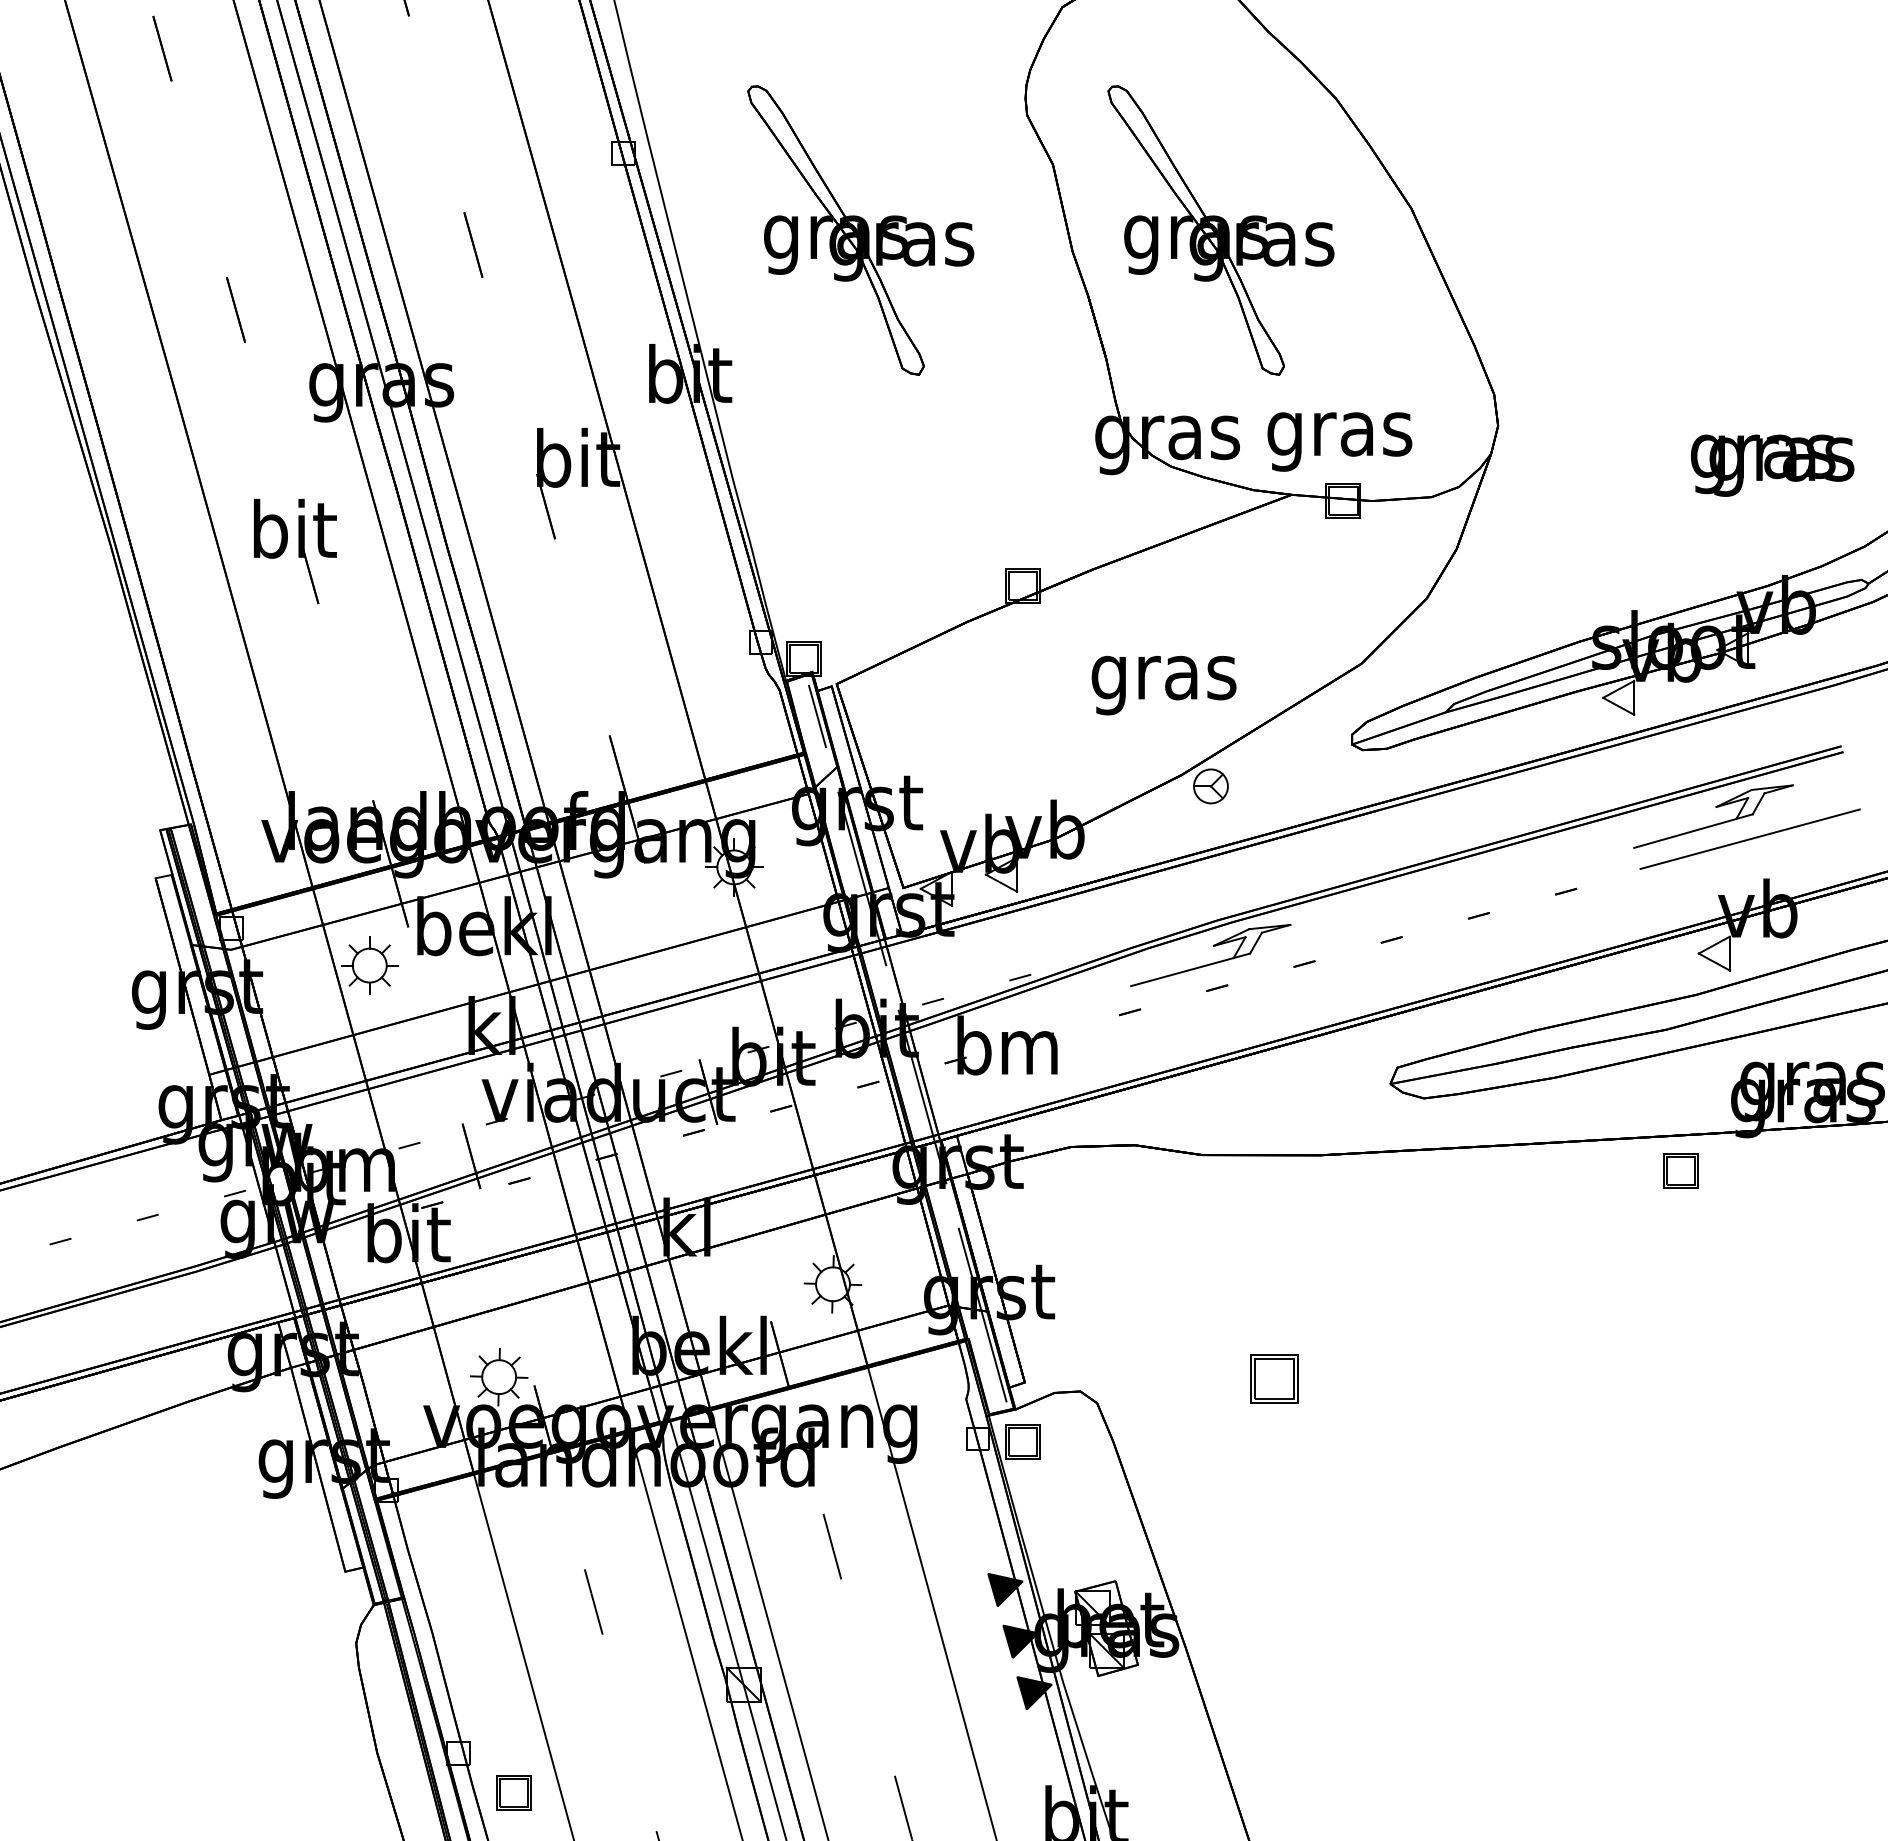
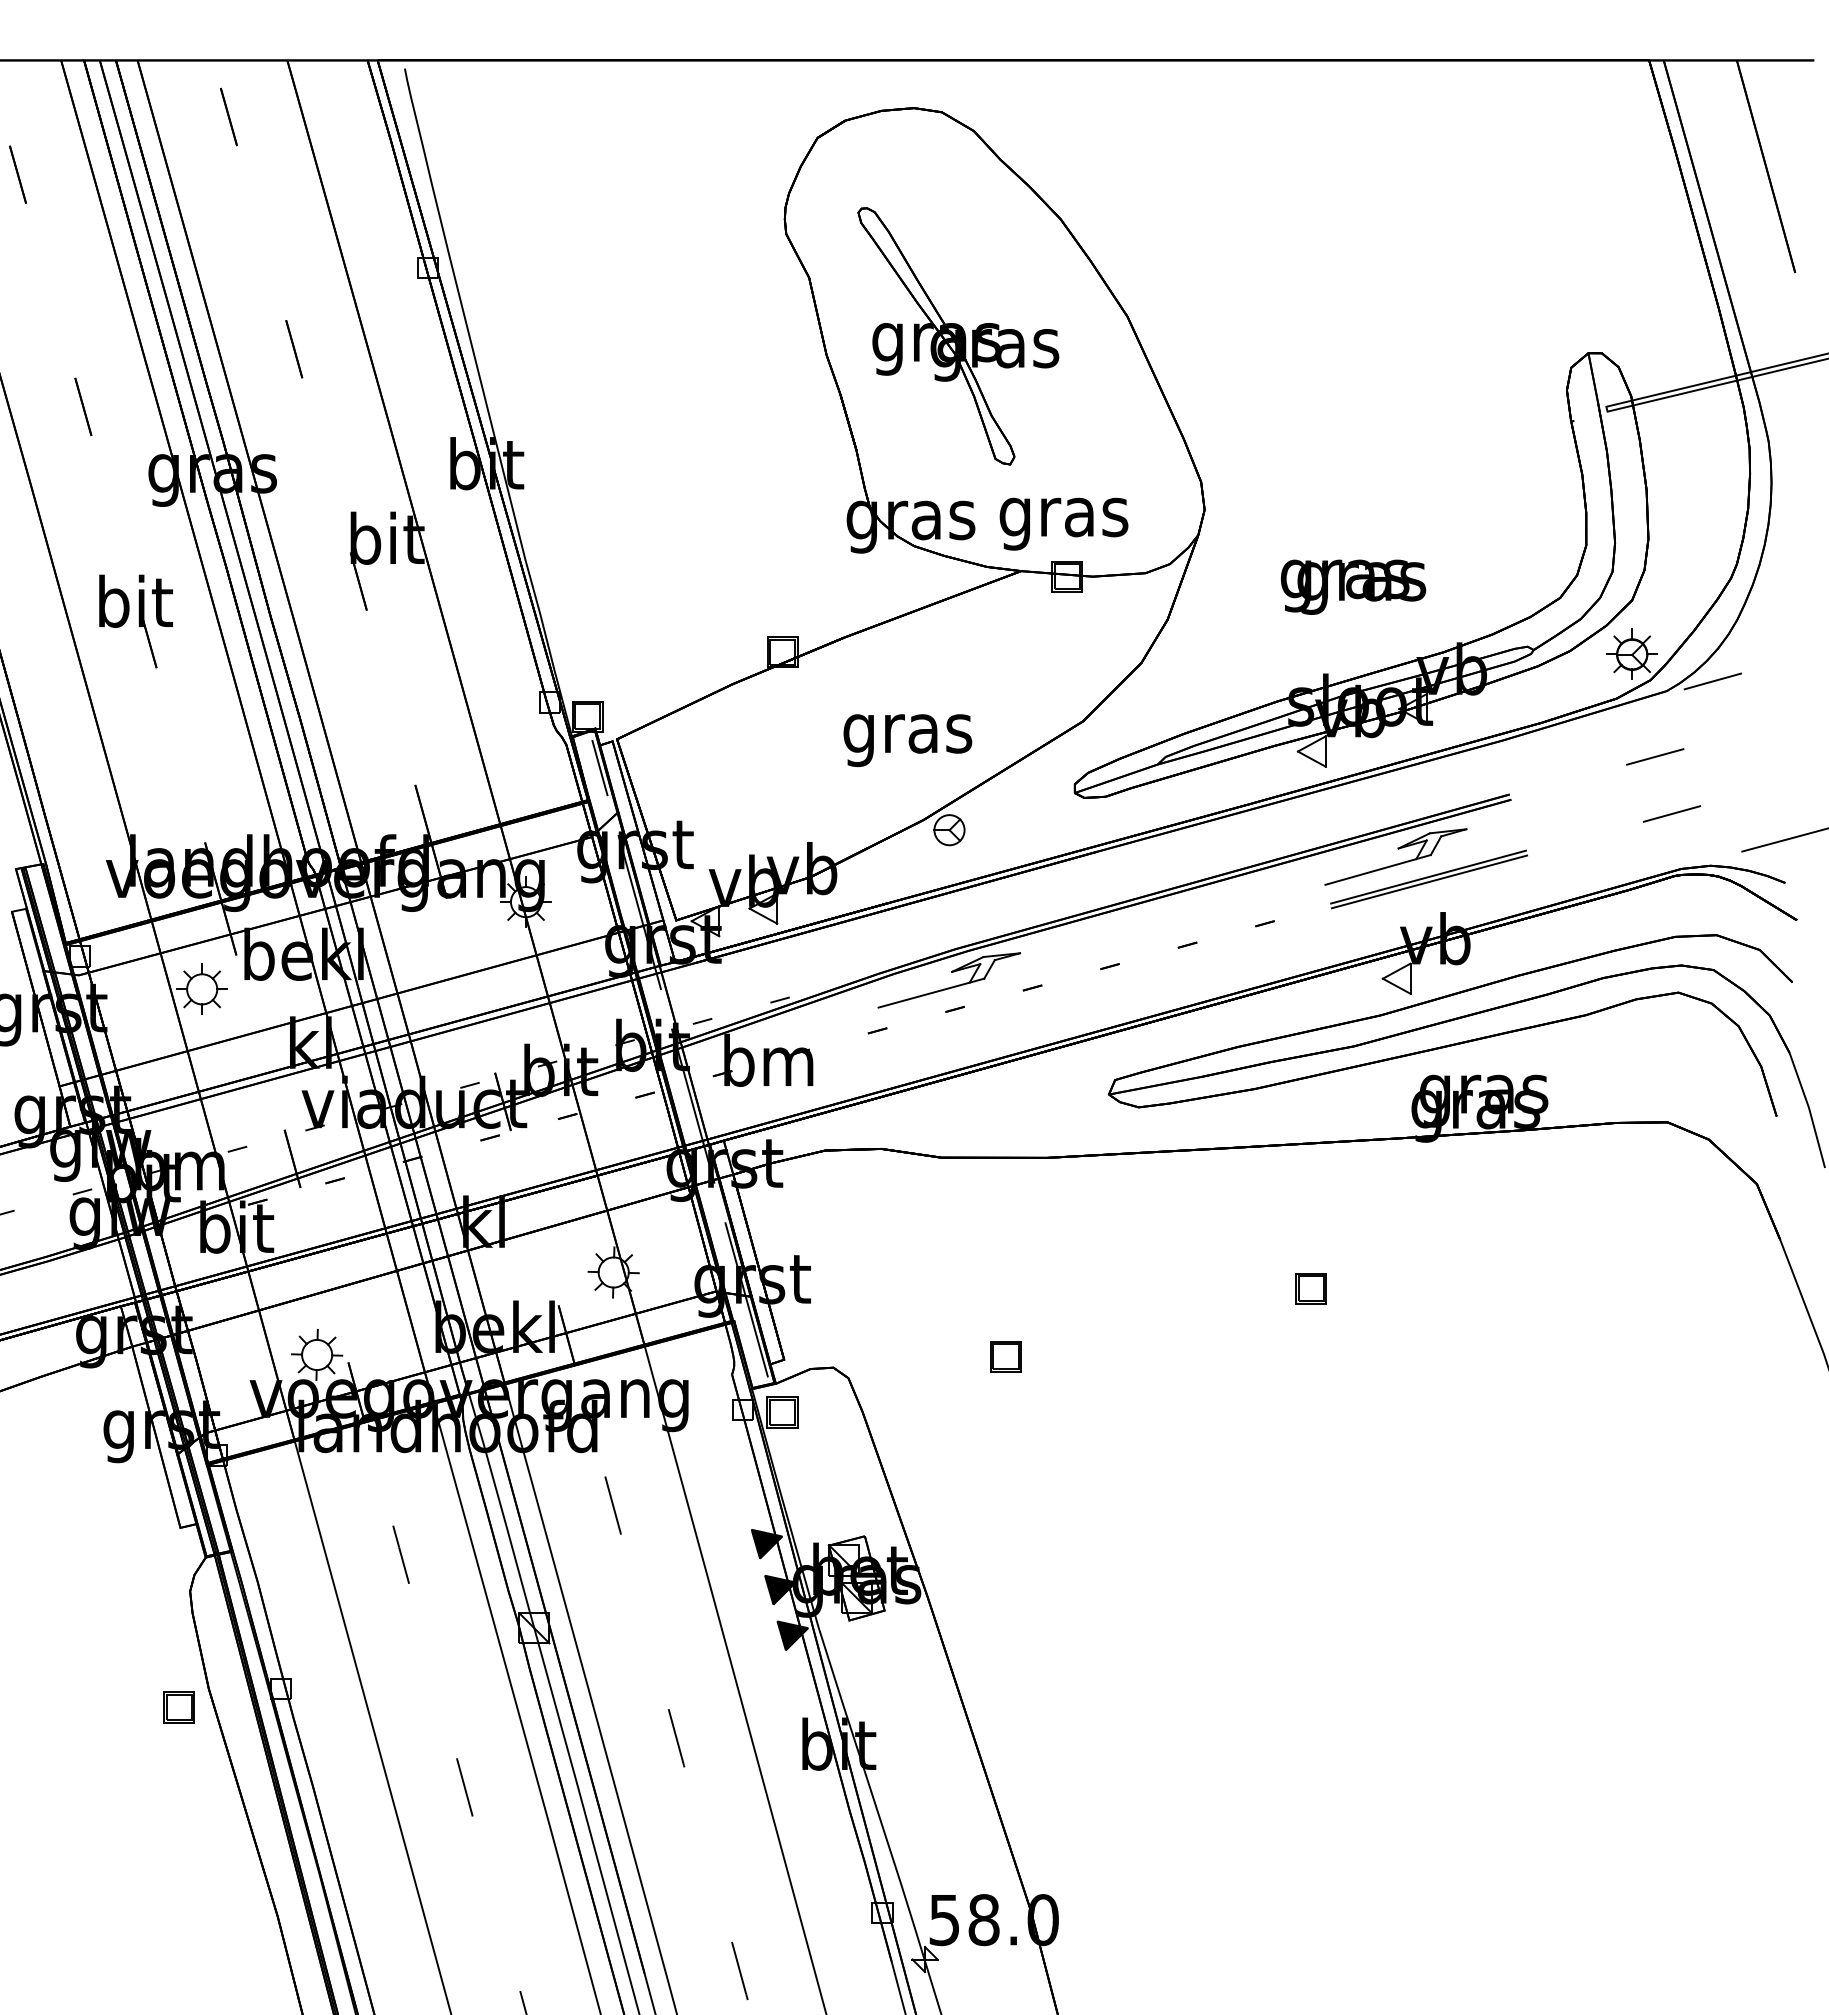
part: (860, 230) -> (638, 336), removed
text: (1772, 464) -> (1353, 586), moved
line: (1751, 844) -> (1429, 881), added
part: (1680, 1170) -> (1310, 1288), moved
part: (1273, 1378) -> (1005, 1356), size x0.71
part: (513, 1793) -> (178, 1707), moved

